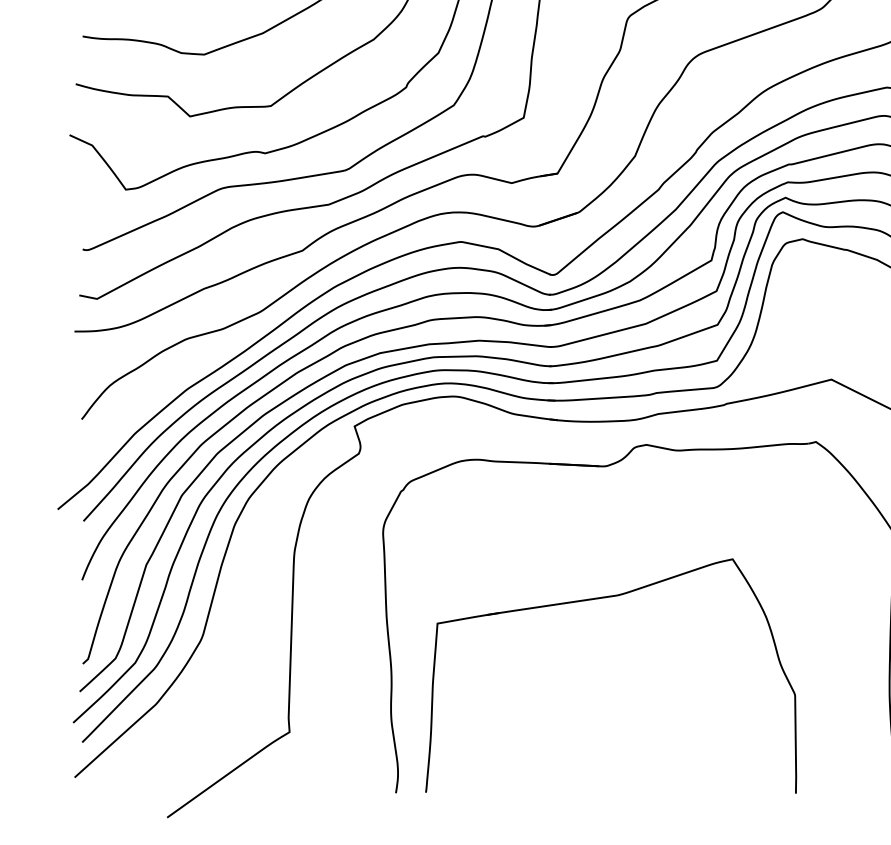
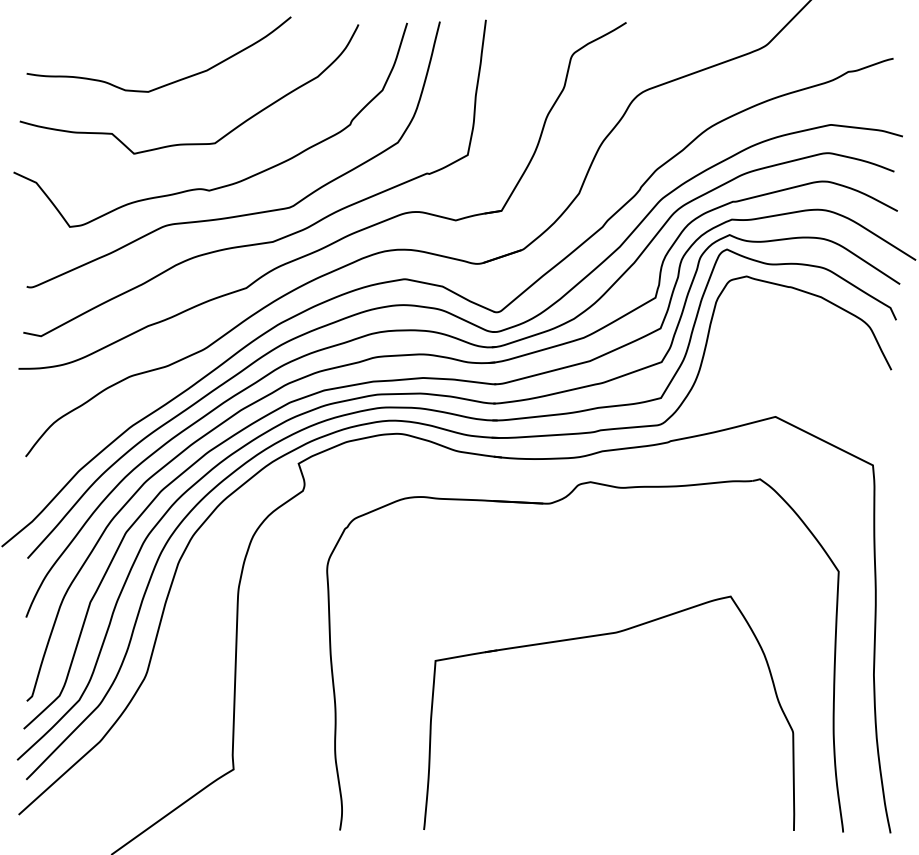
part: (600, 599) -> (598, 636), moved

